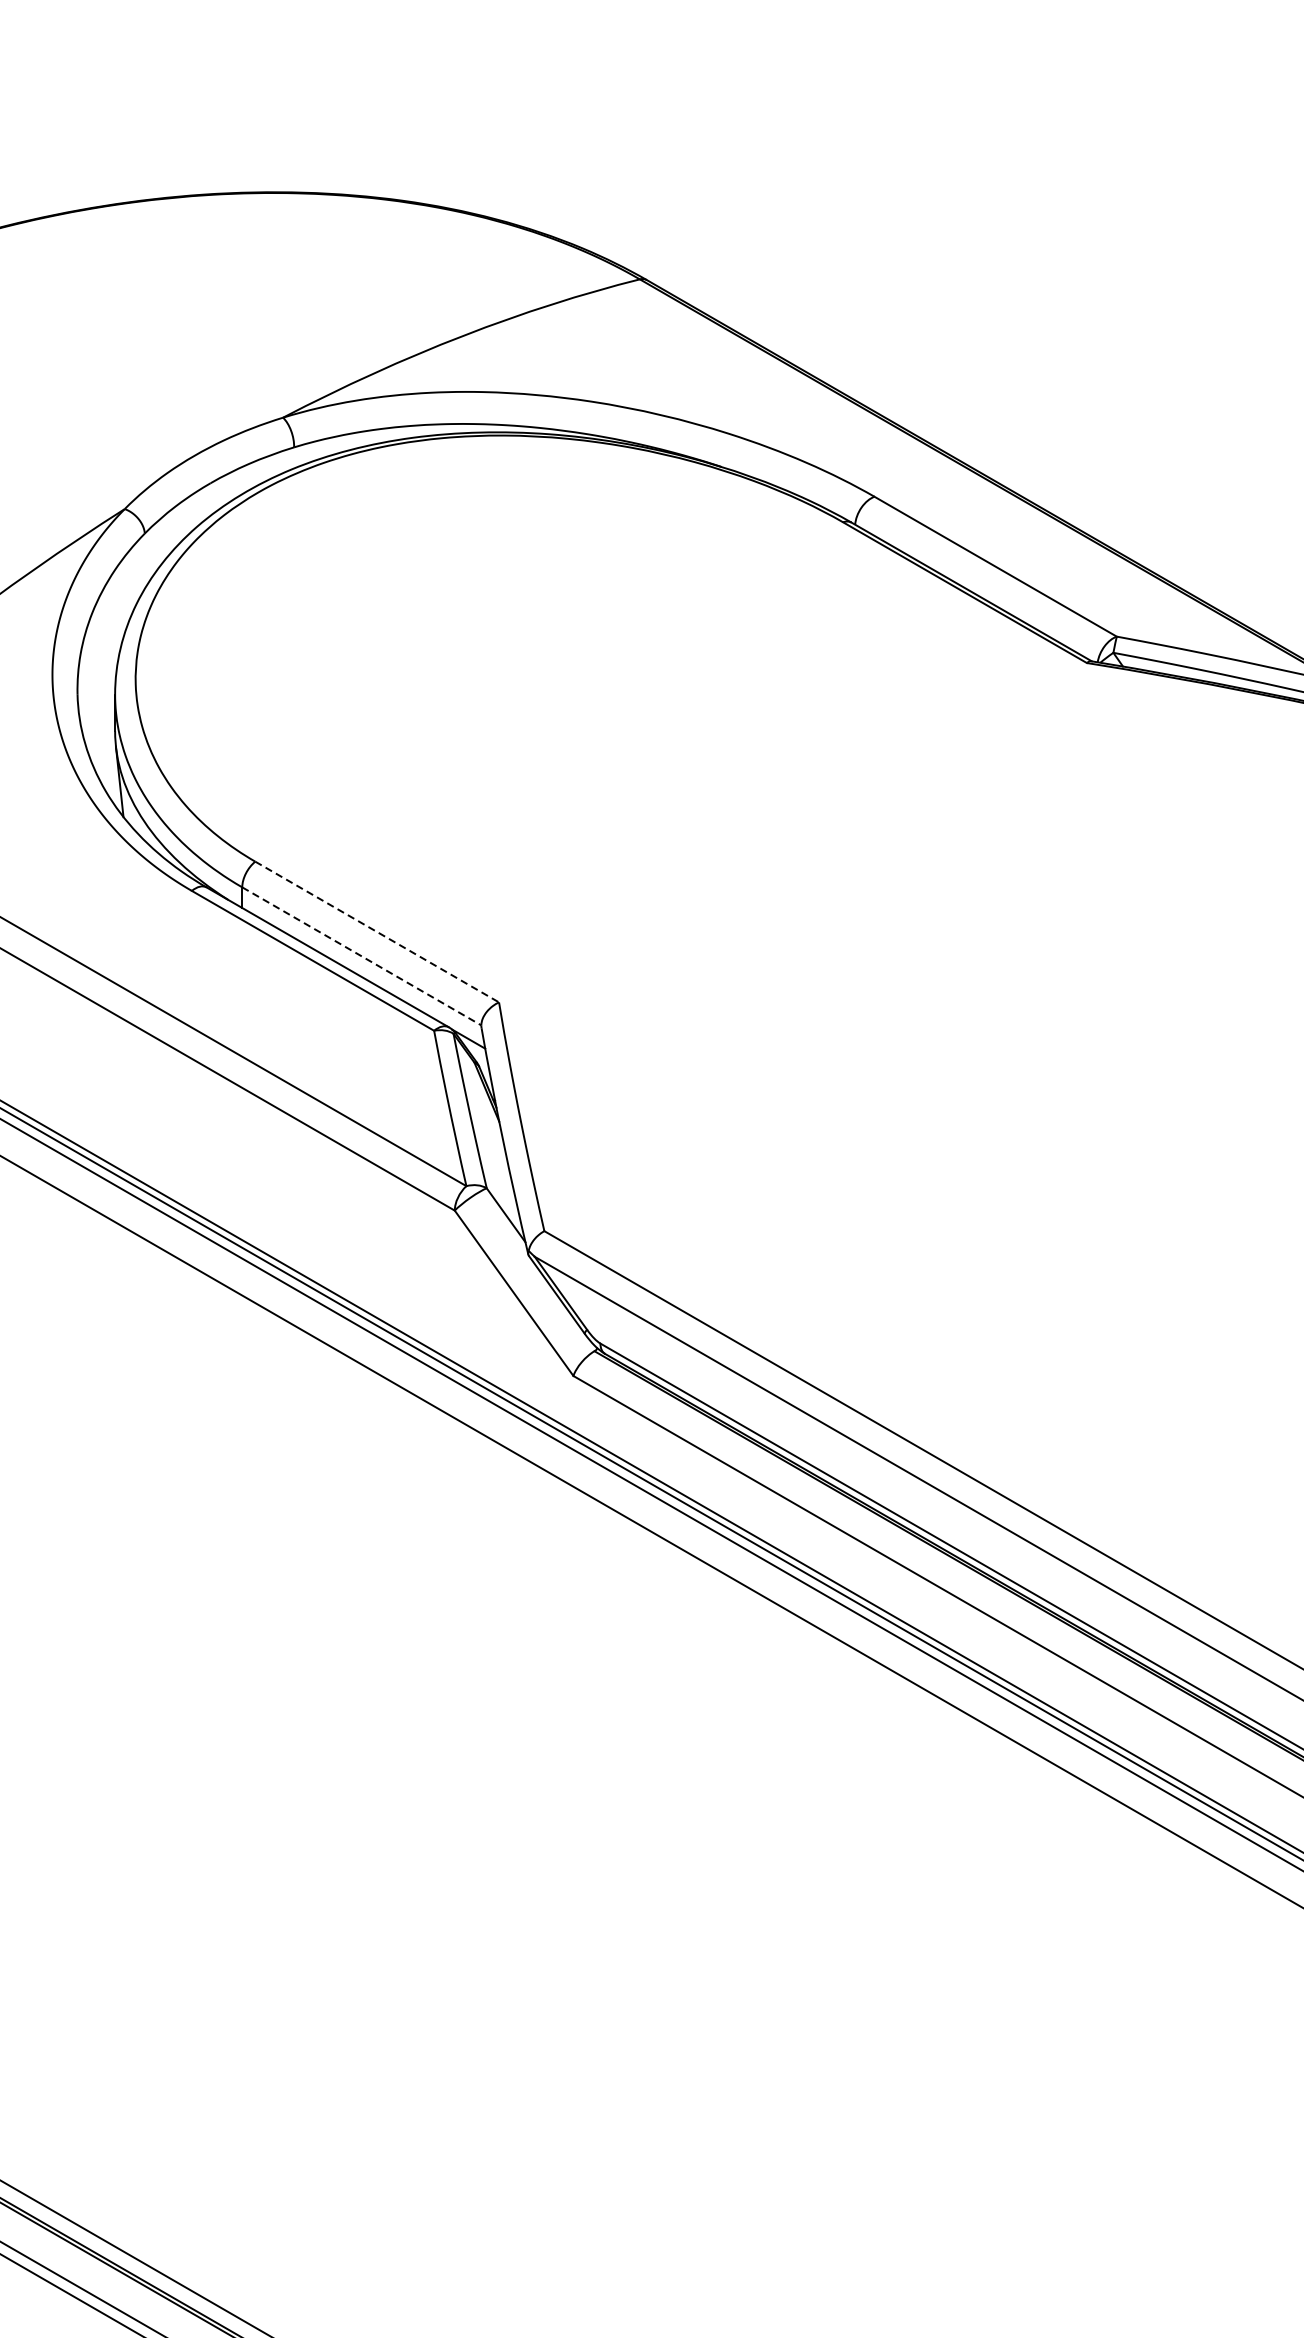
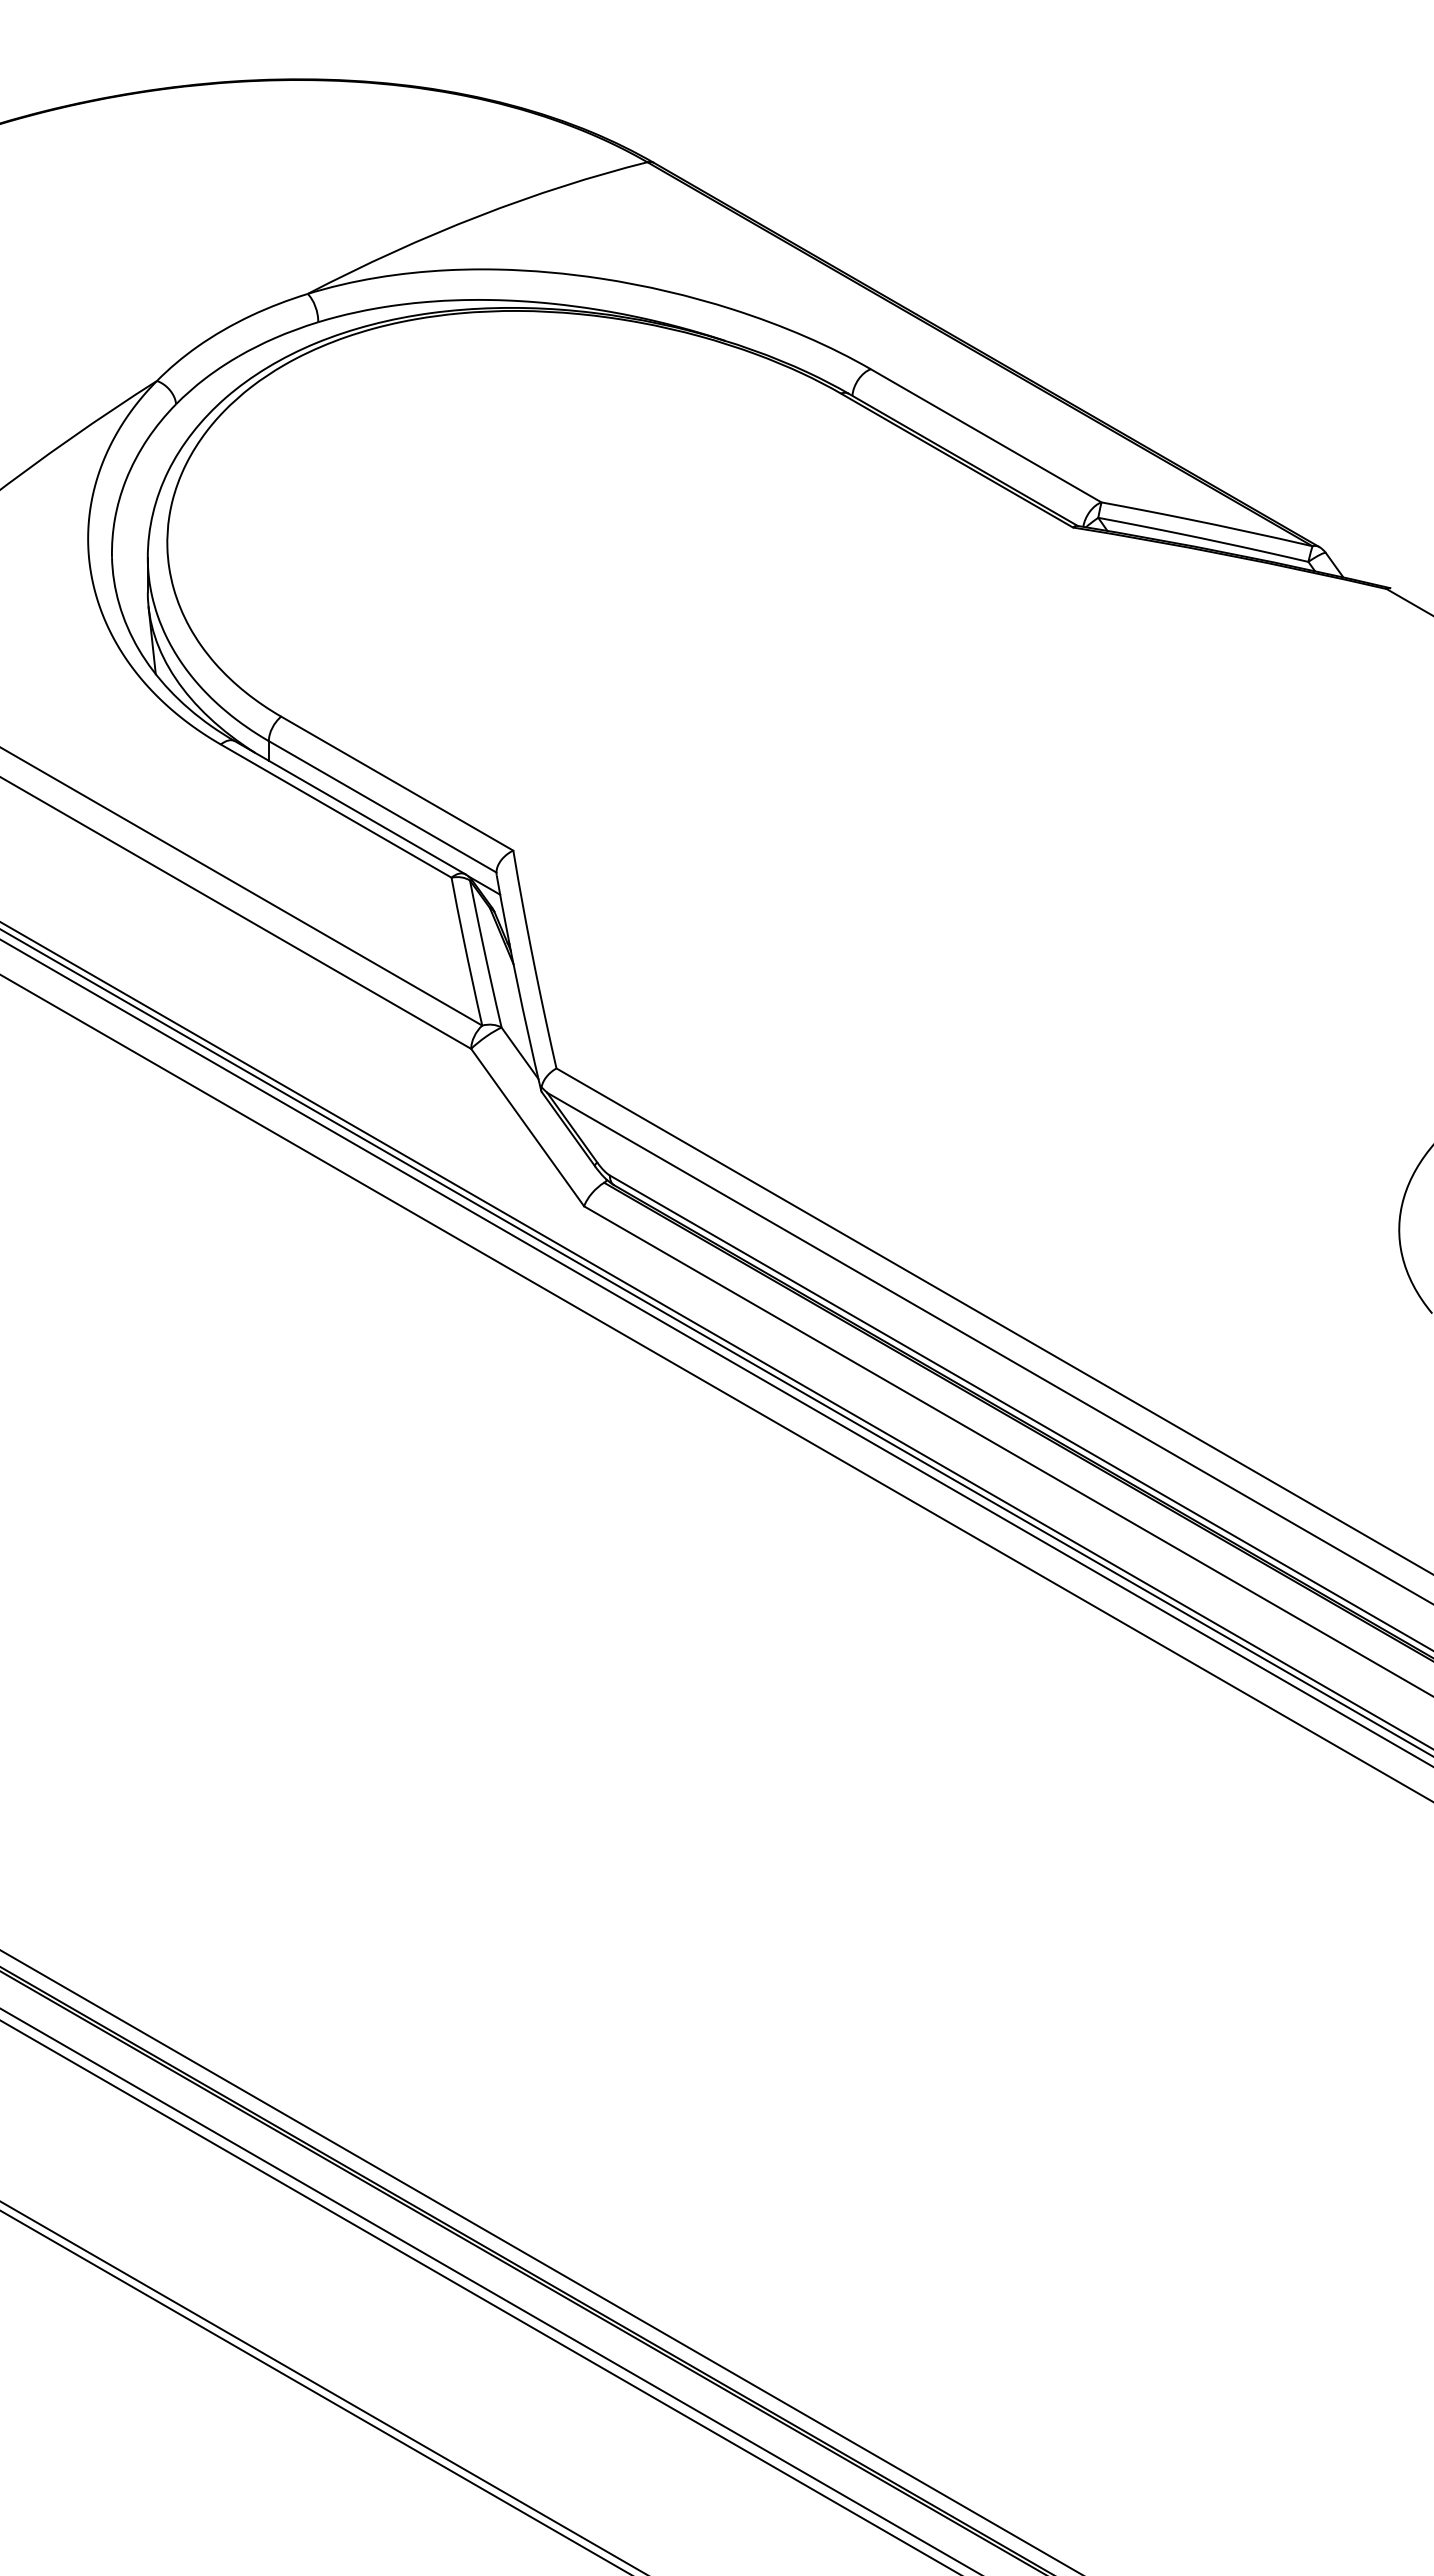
line: (377, 931) -> (397, 783), dashed -> solid
line: (362, 957) -> (383, 807), dashed -> solid

